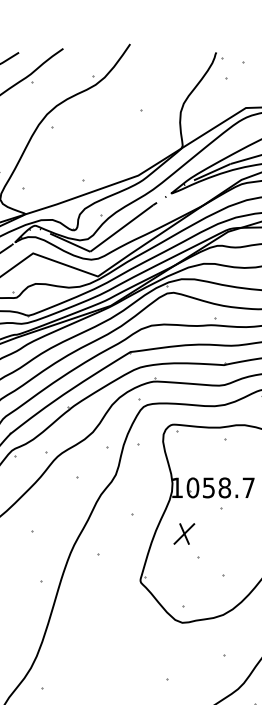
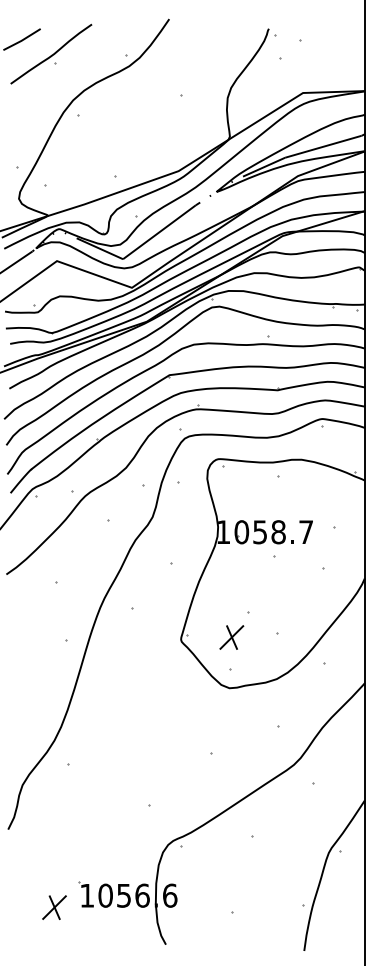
part: (184, 533) -> (231, 637), moved

